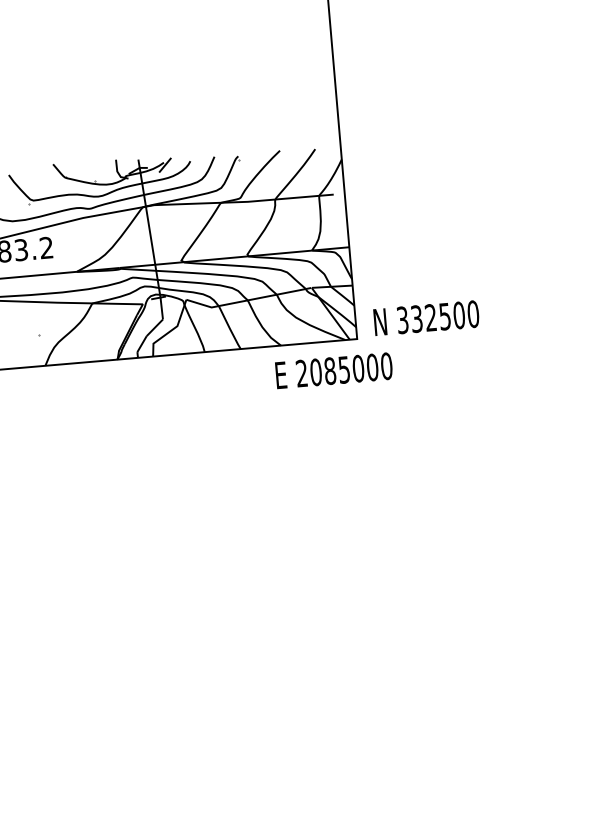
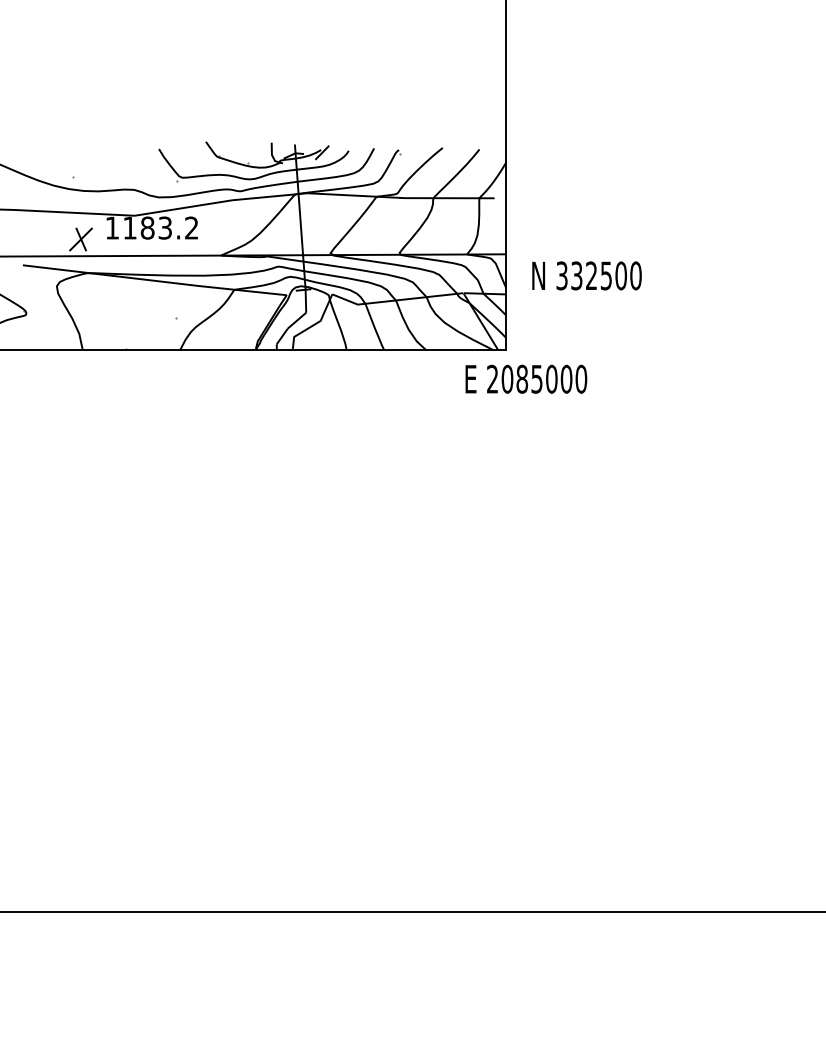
text: (426, 317) -> (586, 275), moved
text: (334, 370) -> (526, 378), moved

